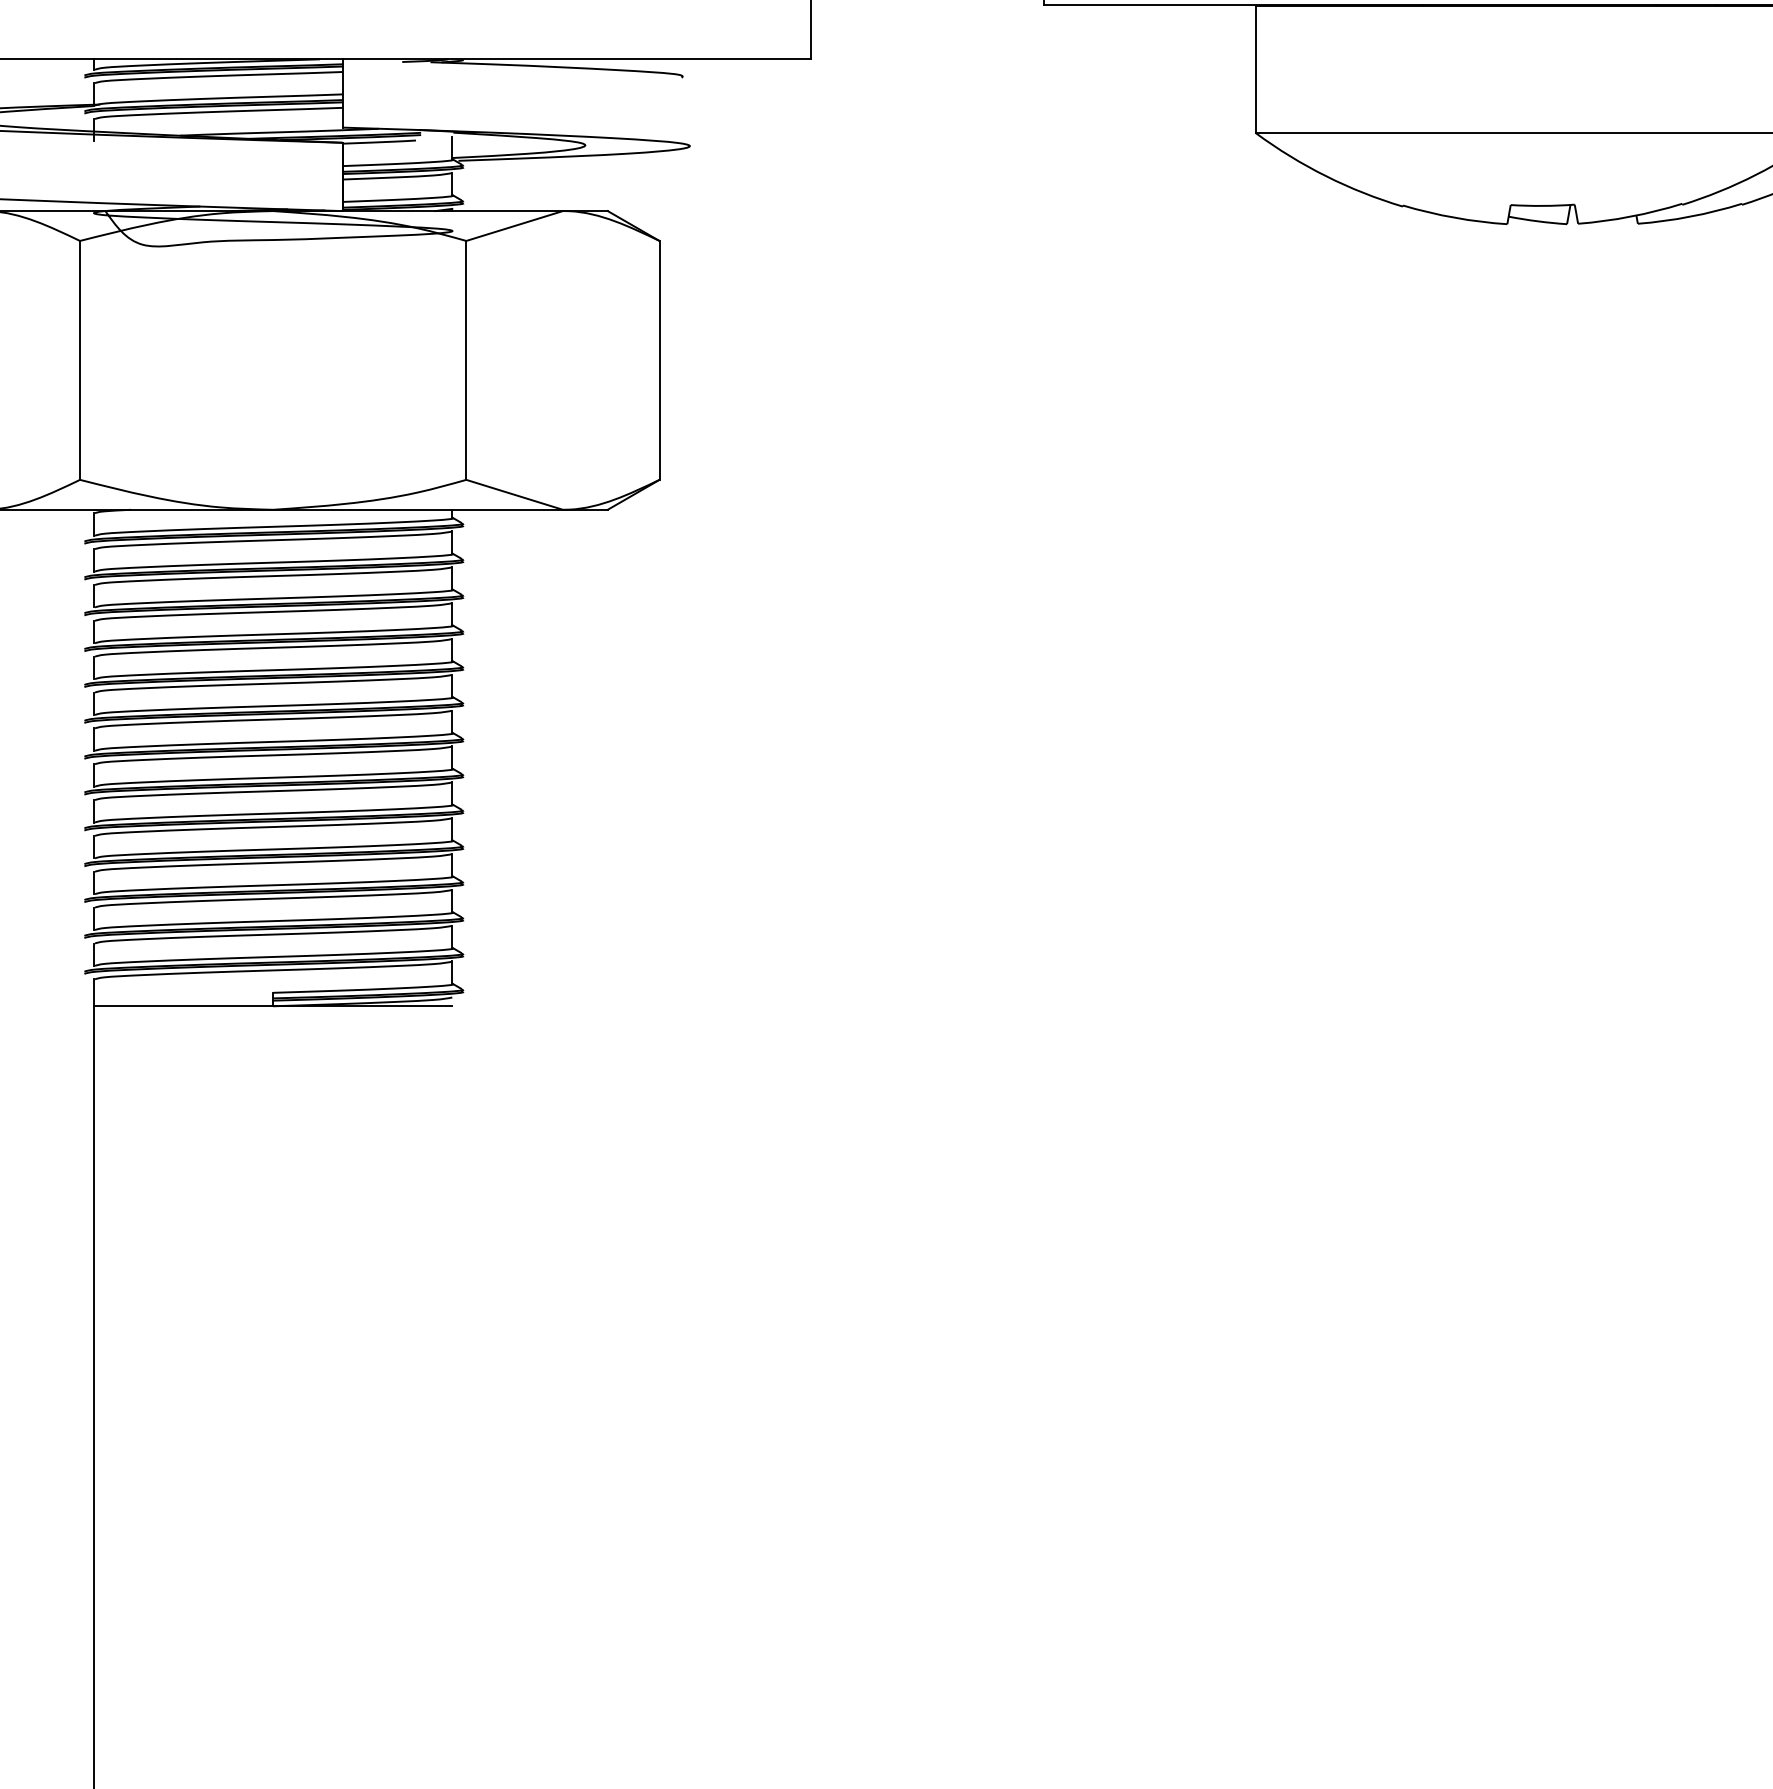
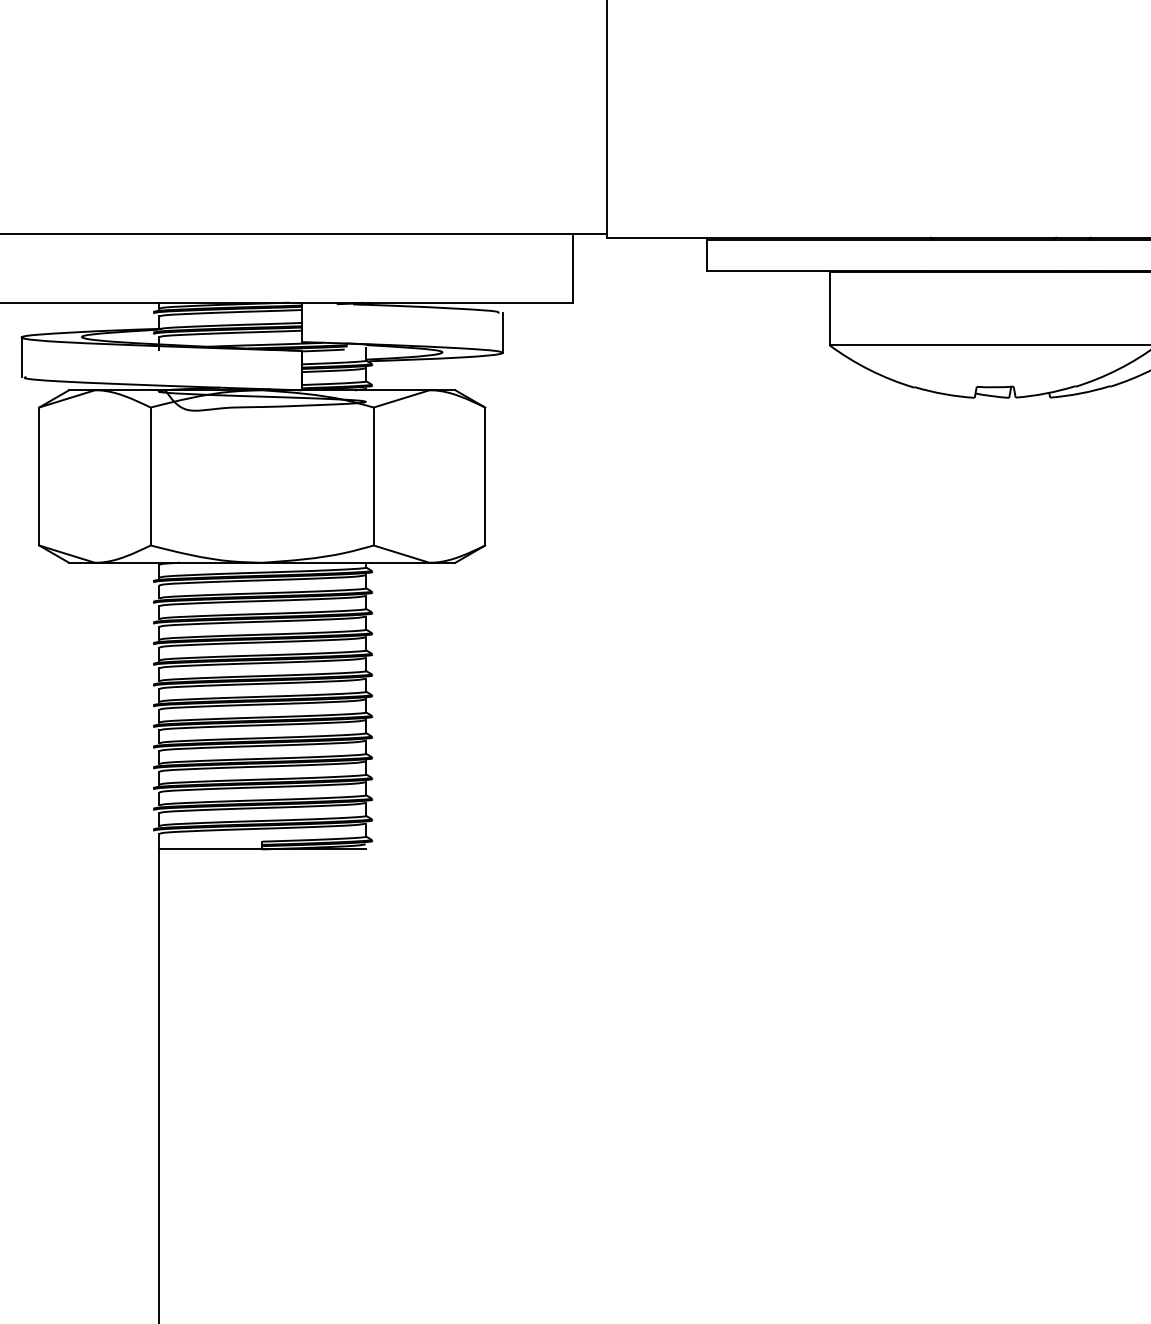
line: (689, 110) -> (502, 332), added

